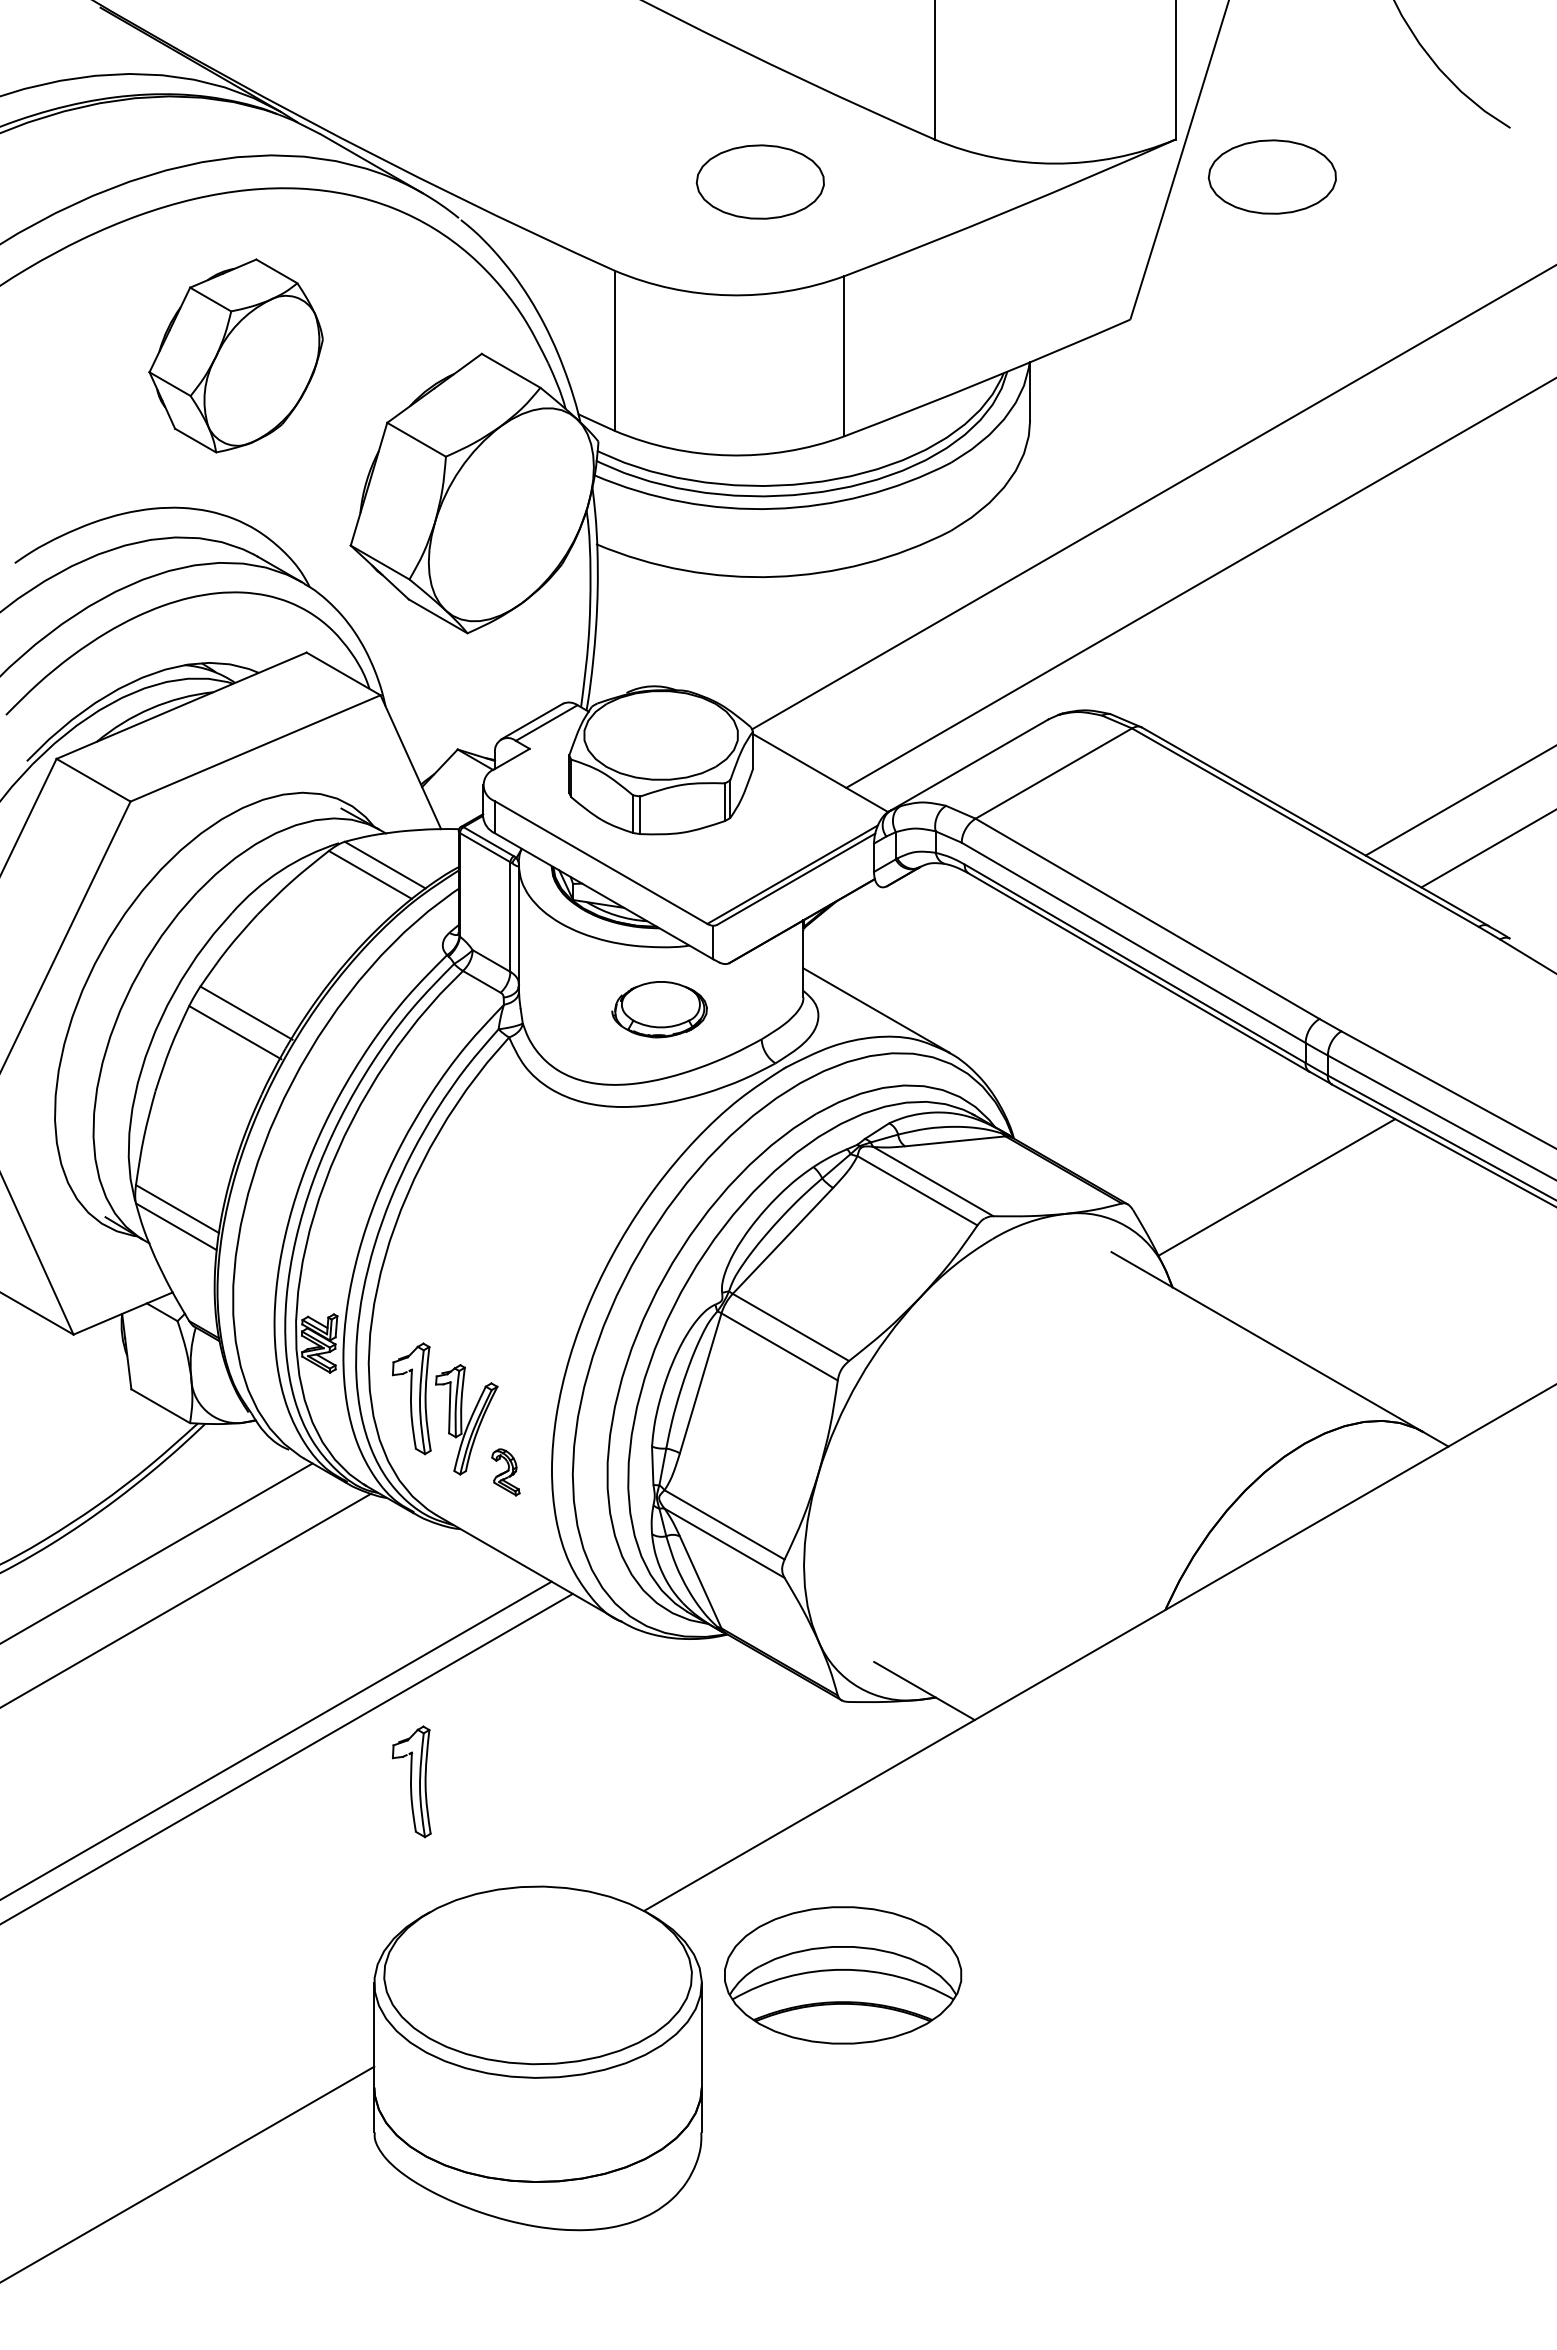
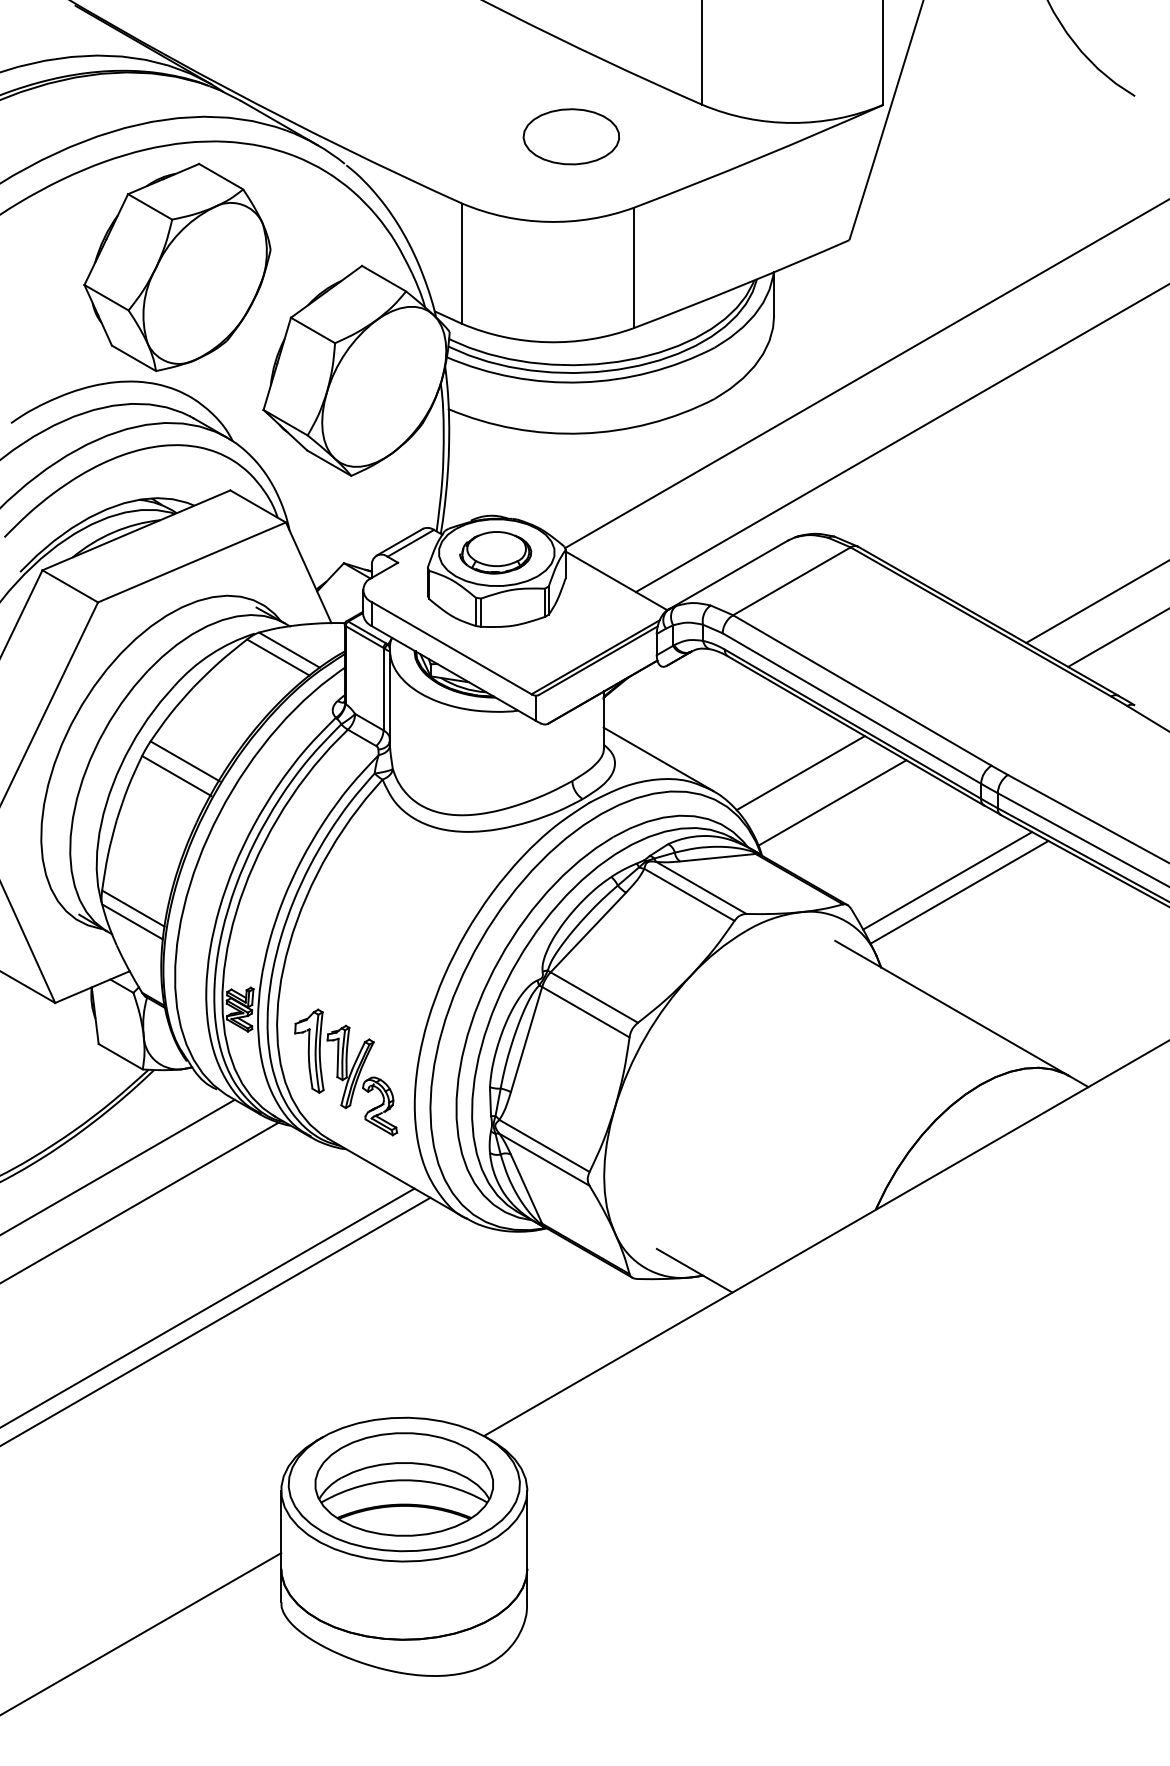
part: (1271, 176) -> (955, 132), removed
part: (235, 355) -> (176, 267), size x1.43
part: (659, 1009) -> (495, 552), moved
line: (1065, 1028) -> (800, 772), added
line: (1107, 1068) -> (832, 802), added
line: (1260, 1172) -> (947, 881), added
part: (505, 1472) -> (379, 1106), size x1.67
part: (411, 1781) -> (309, 1338), removed
part: (843, 1975) -> (404, 1484), moved

